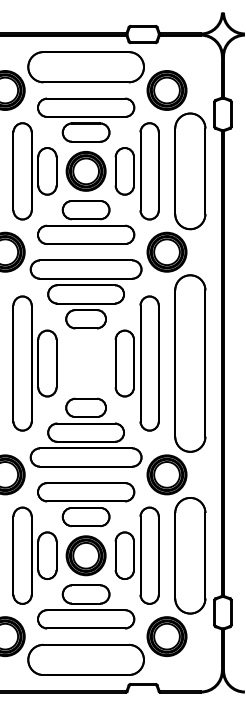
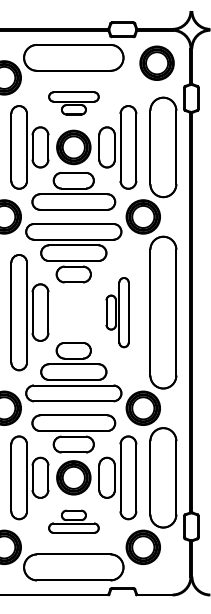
part: (166, 90) -> (156, 63), moved
part: (86, 119) -> (74, 102), size x0.6
part: (136, 363) -> (117, 312), size x0.6
part: (86, 606) -> (74, 521), size x0.6

